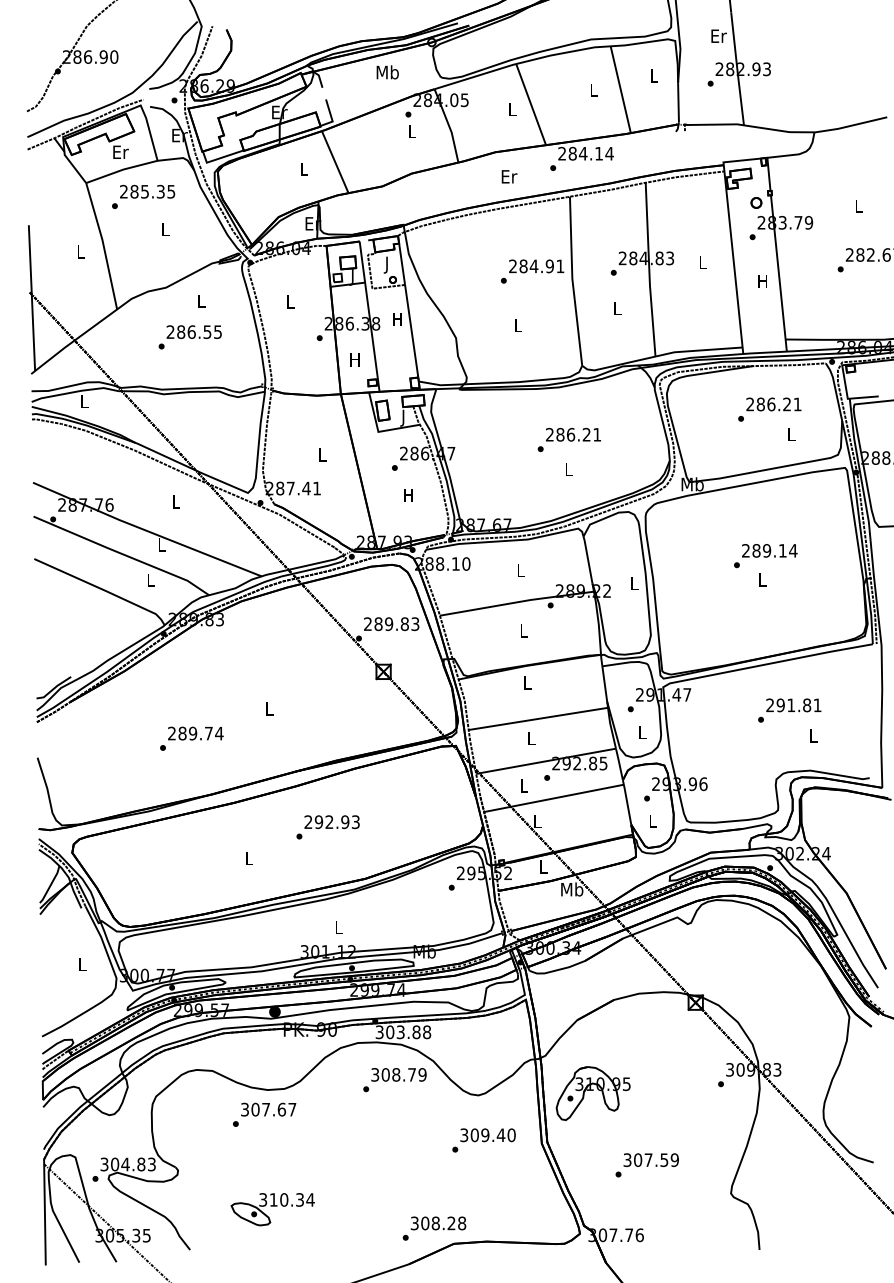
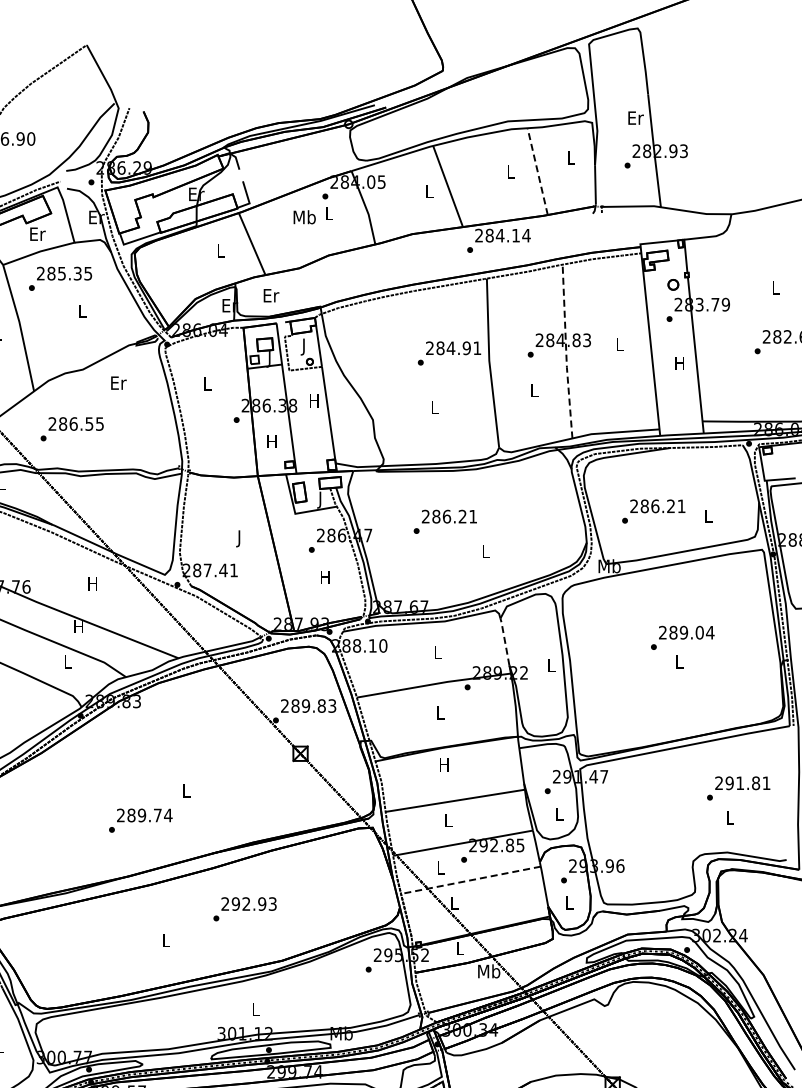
text: (387, 72) -> (304, 217), moved
line: (620, 89) -> (537, 171), solid -> dashed
text: (509, 176) -> (271, 295), moved
line: (649, 269) -> (566, 351), solid -> dashed
text: (201, 300) -> (118, 382), L -> Er
text: (189, 337) -> (71, 429), moved
text: (769, 409) -> (653, 511), moved
text: (568, 439) -> (444, 521), moved
text: (322, 456) -> (239, 538), L -> J
text: (175, 501) -> (92, 583), L -> H
text: (161, 544) -> (78, 626), L -> H
text: (782, 550) -> (699, 632), 289.14 -> 289.04
line: (587, 559) -> (504, 641), solid -> dashed
text: (527, 682) -> (444, 764), L -> H
text: (789, 710) -> (738, 788), moved
text: (191, 738) -> (140, 820), moved
line: (553, 798) -> (470, 880), solid -> dashed

